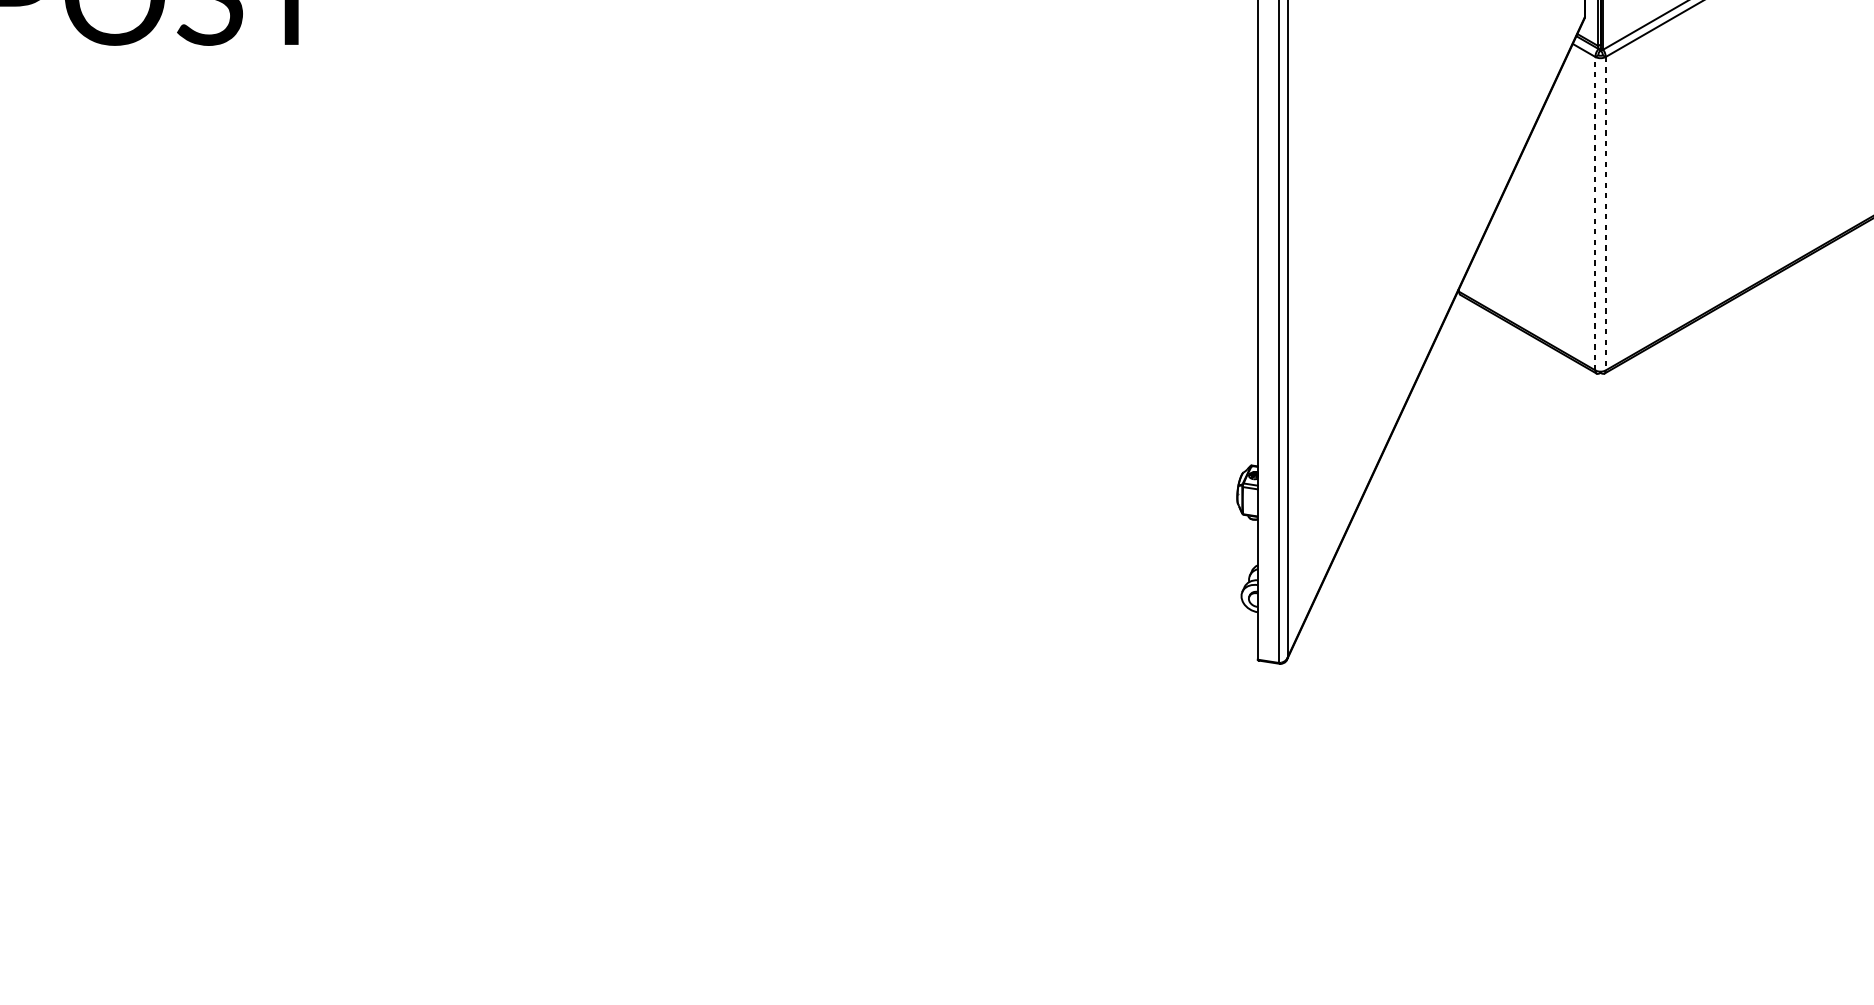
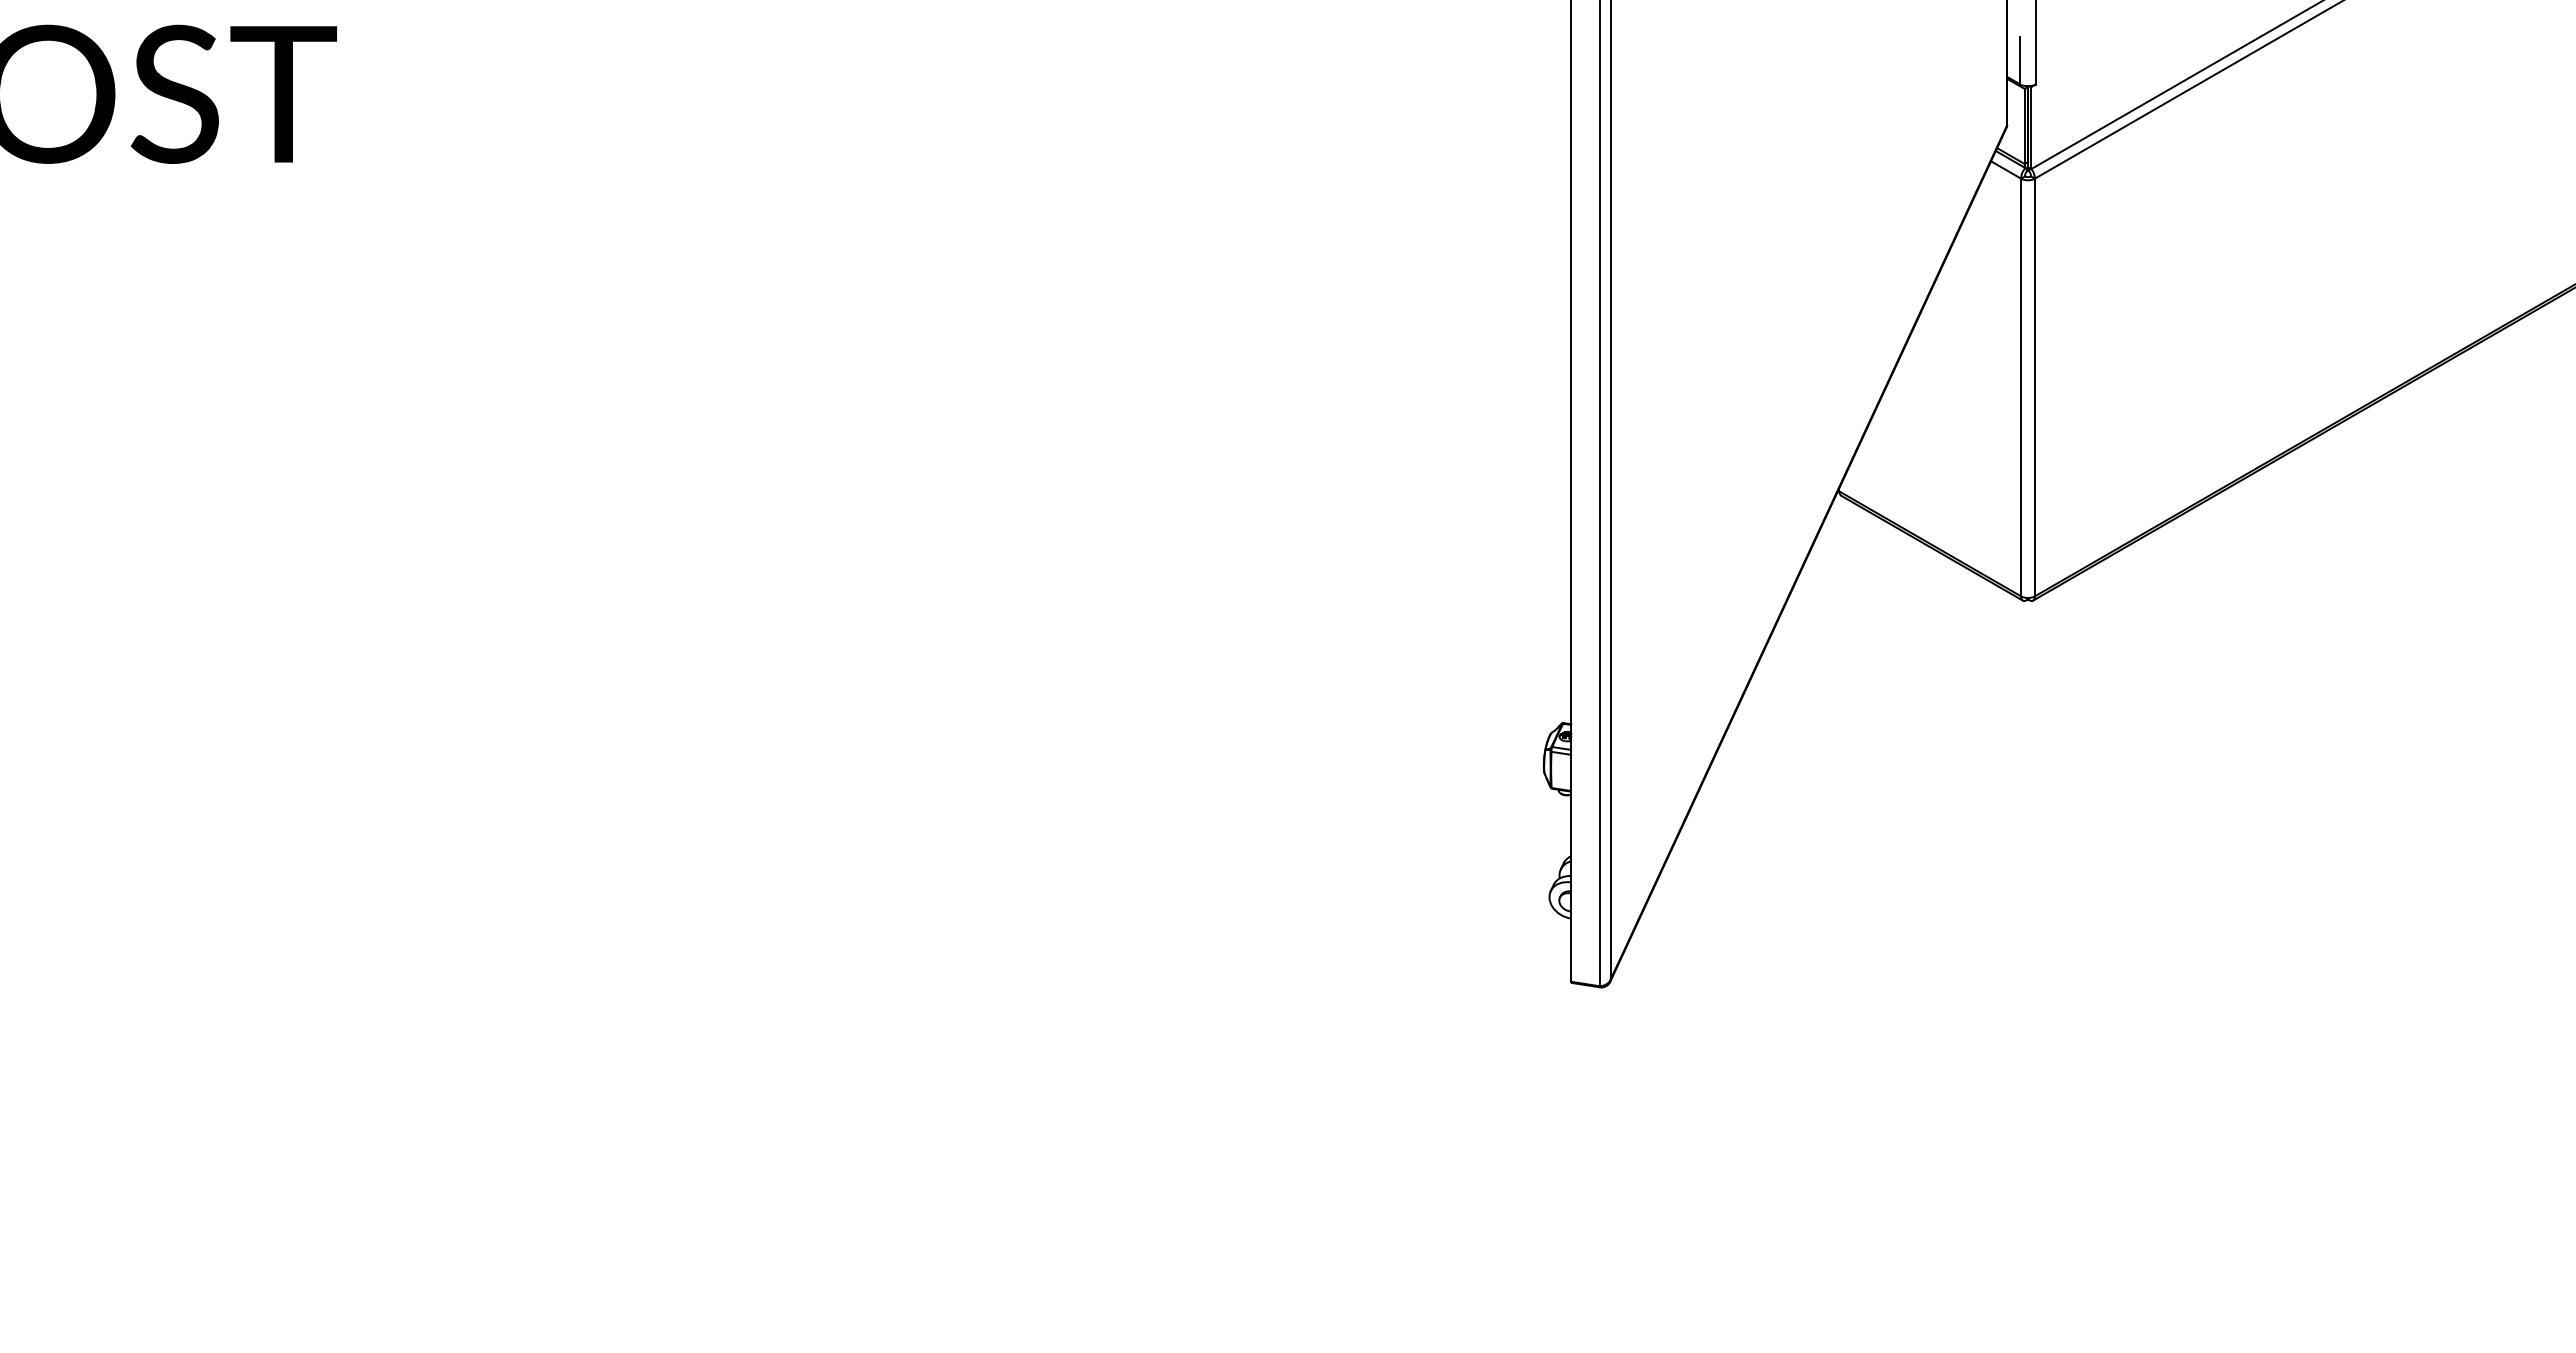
line: (1595, 213) -> (2021, 387), dashed -> solid
line: (1605, 213) -> (2034, 387), dashed -> solid

